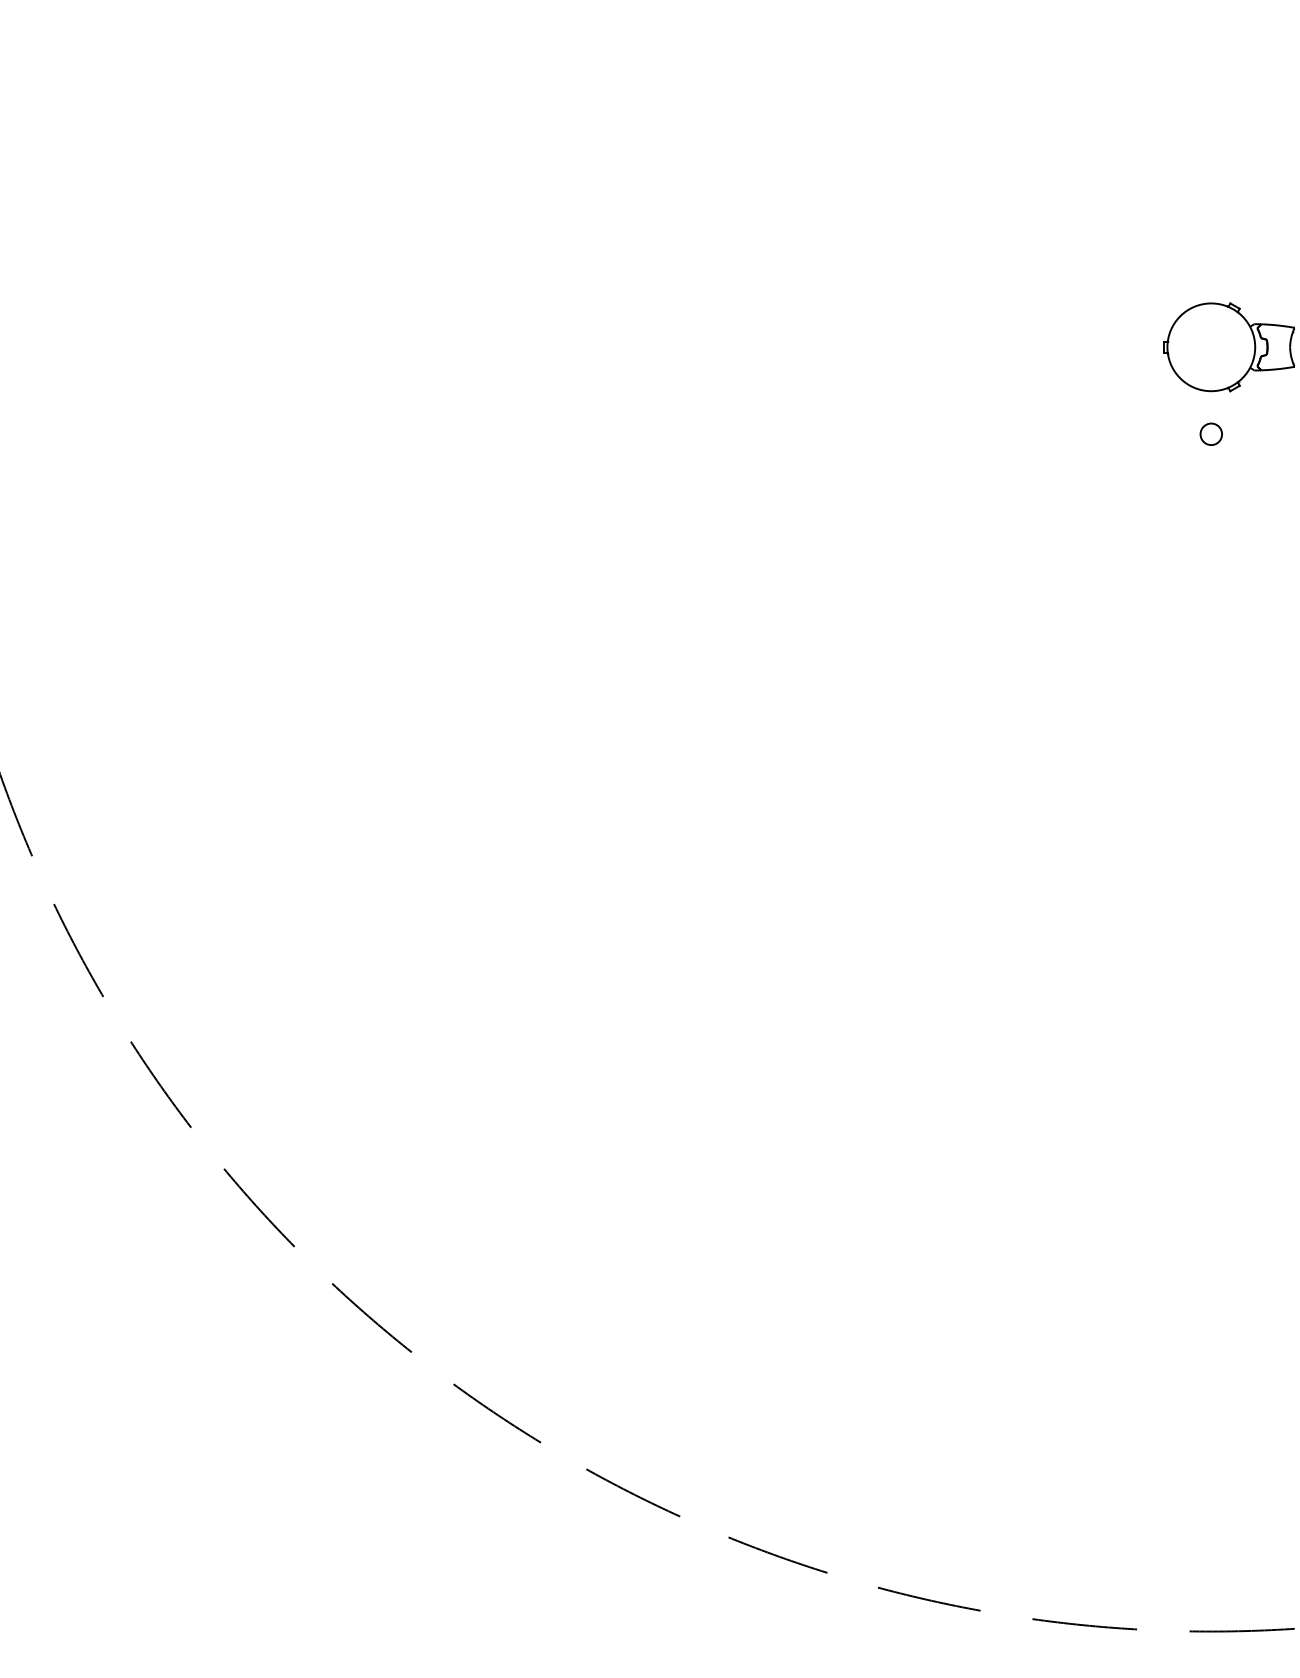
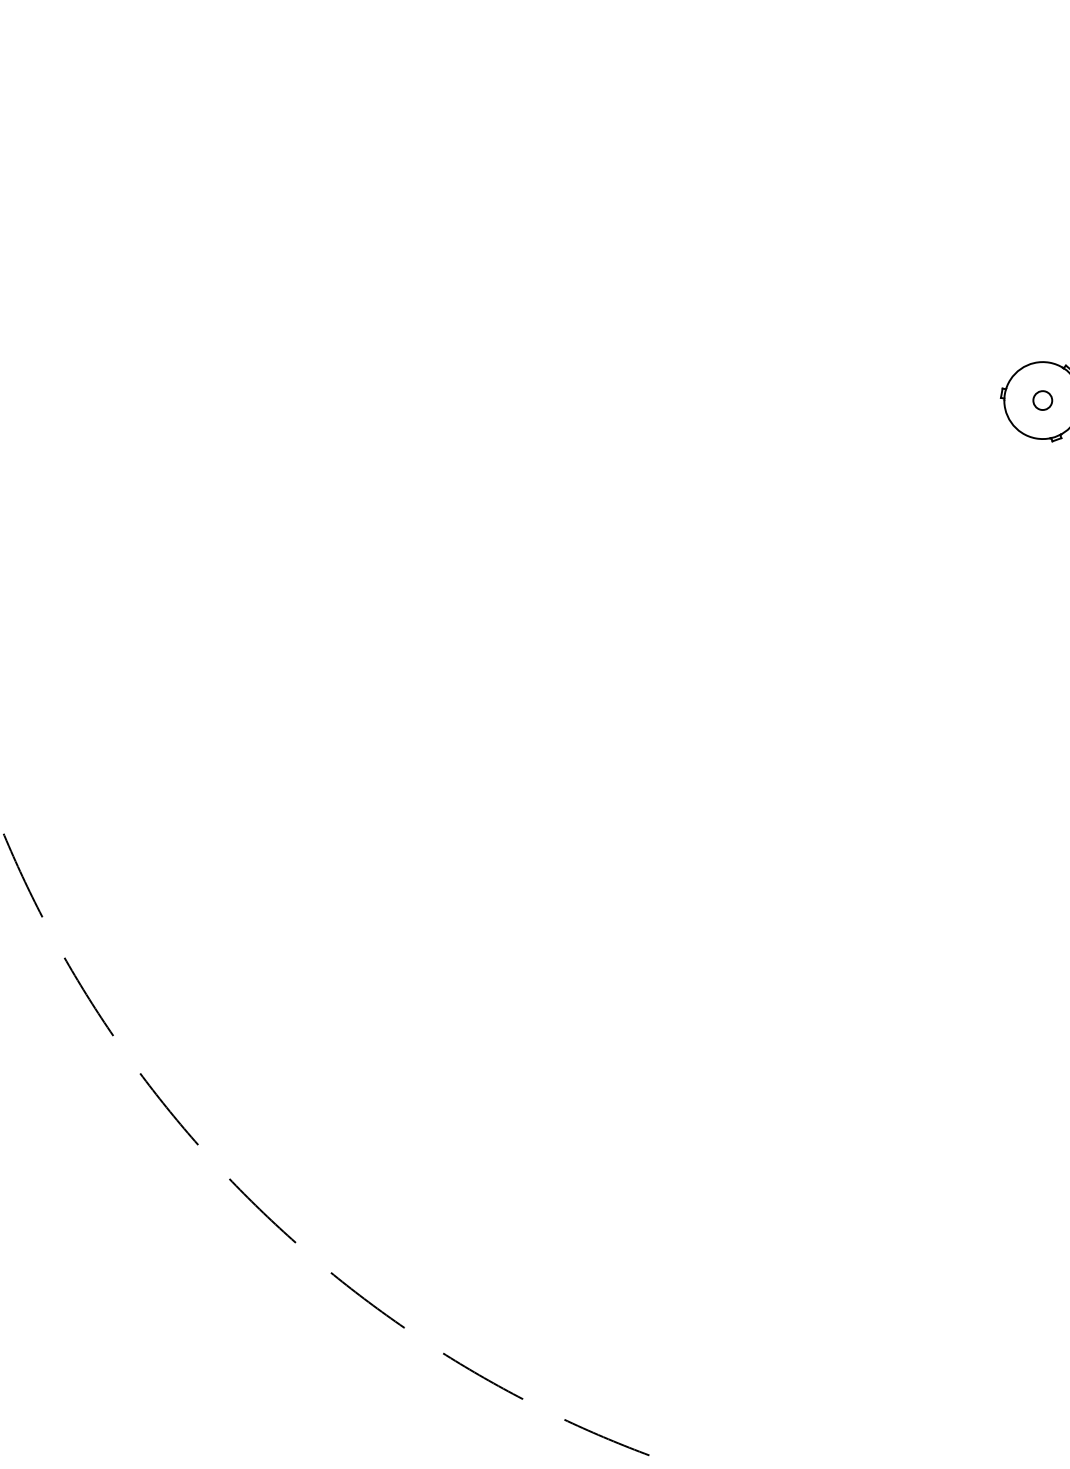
circle: (1210, 433) -> (1042, 399), moved

